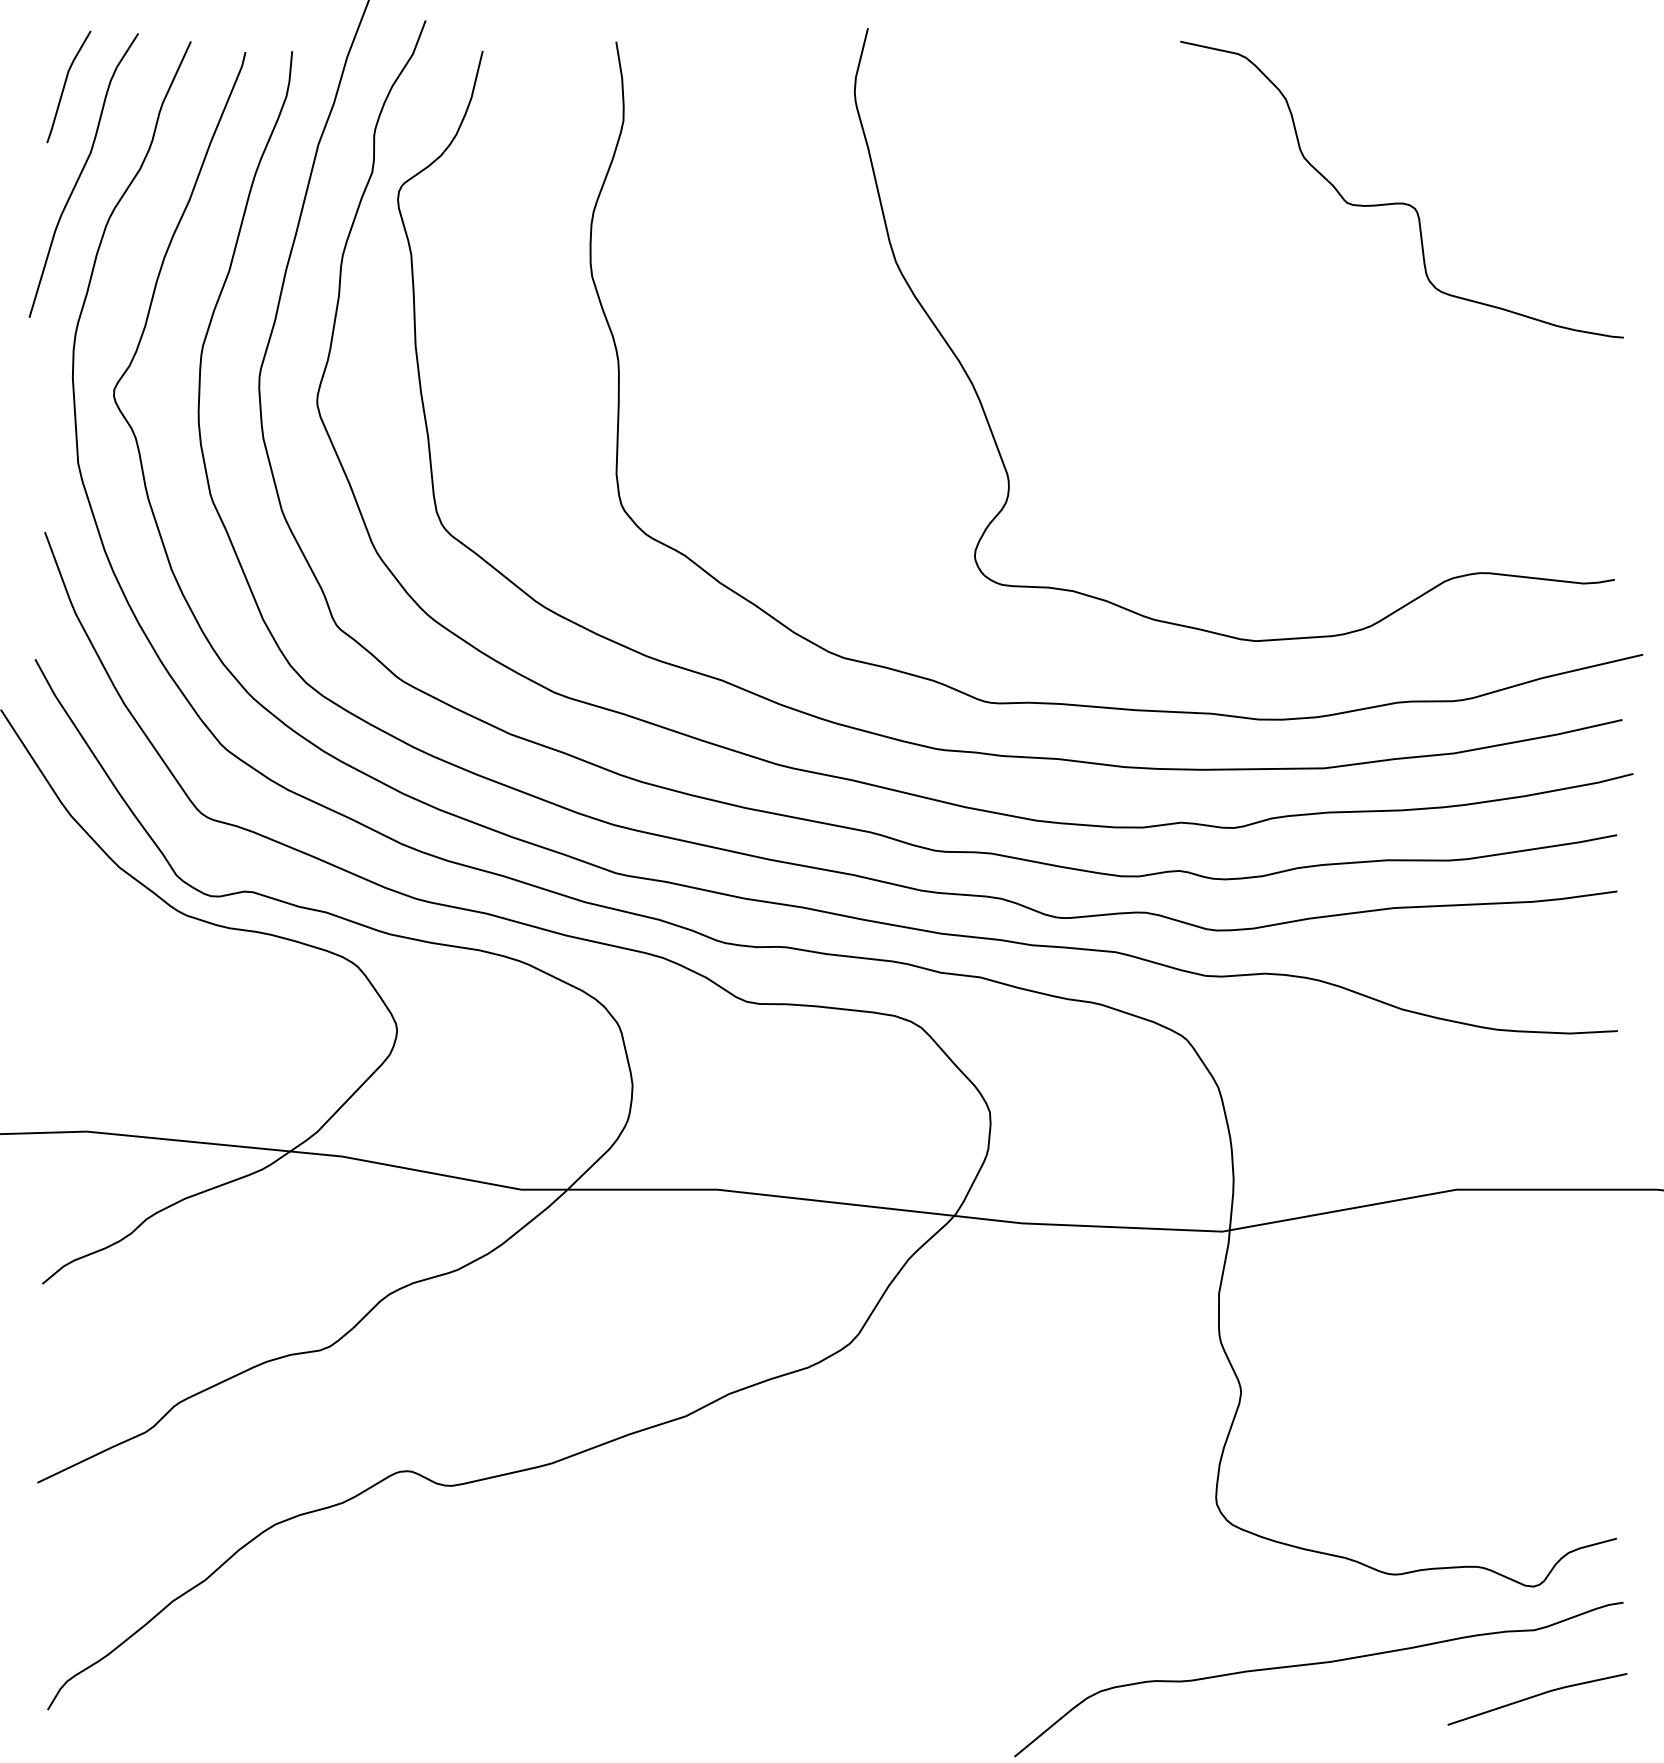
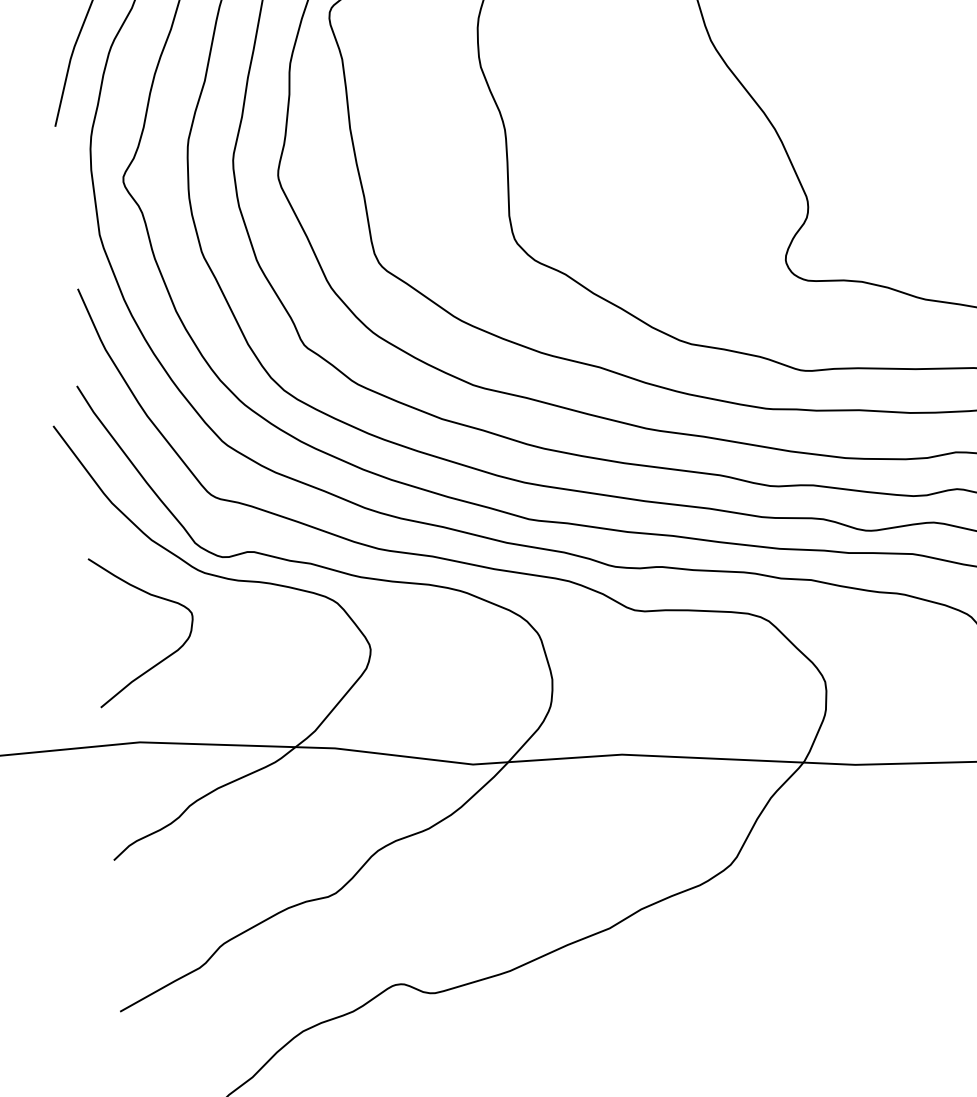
curve: (119, 942) -> (155, 596), added

